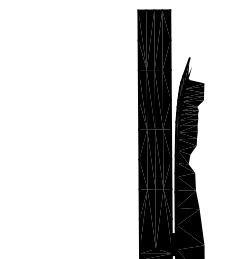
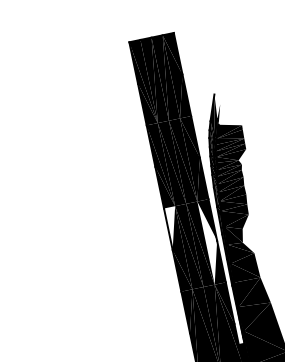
fill: (143, 144) -> (174, 227), removed
fill: (167, 159) -> (211, 242), removed

